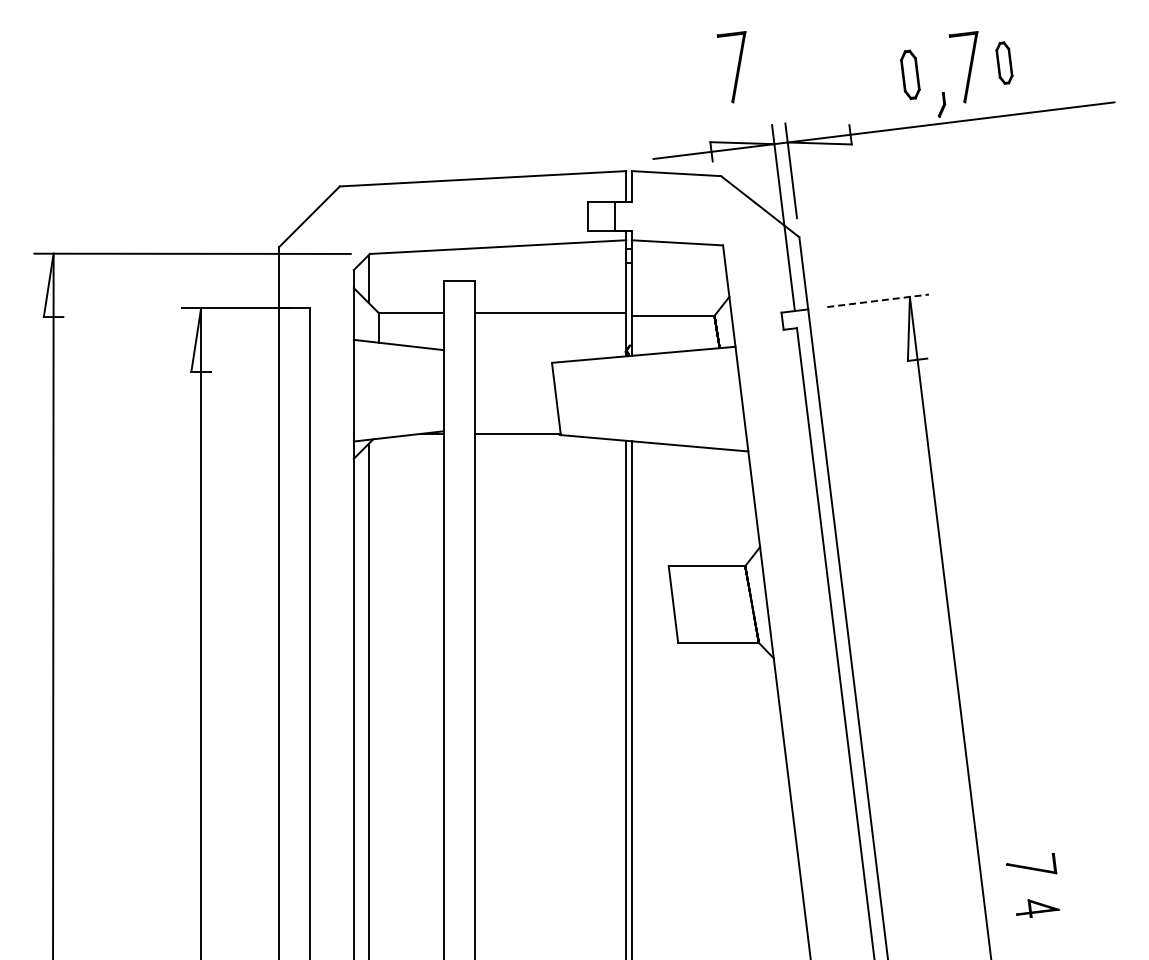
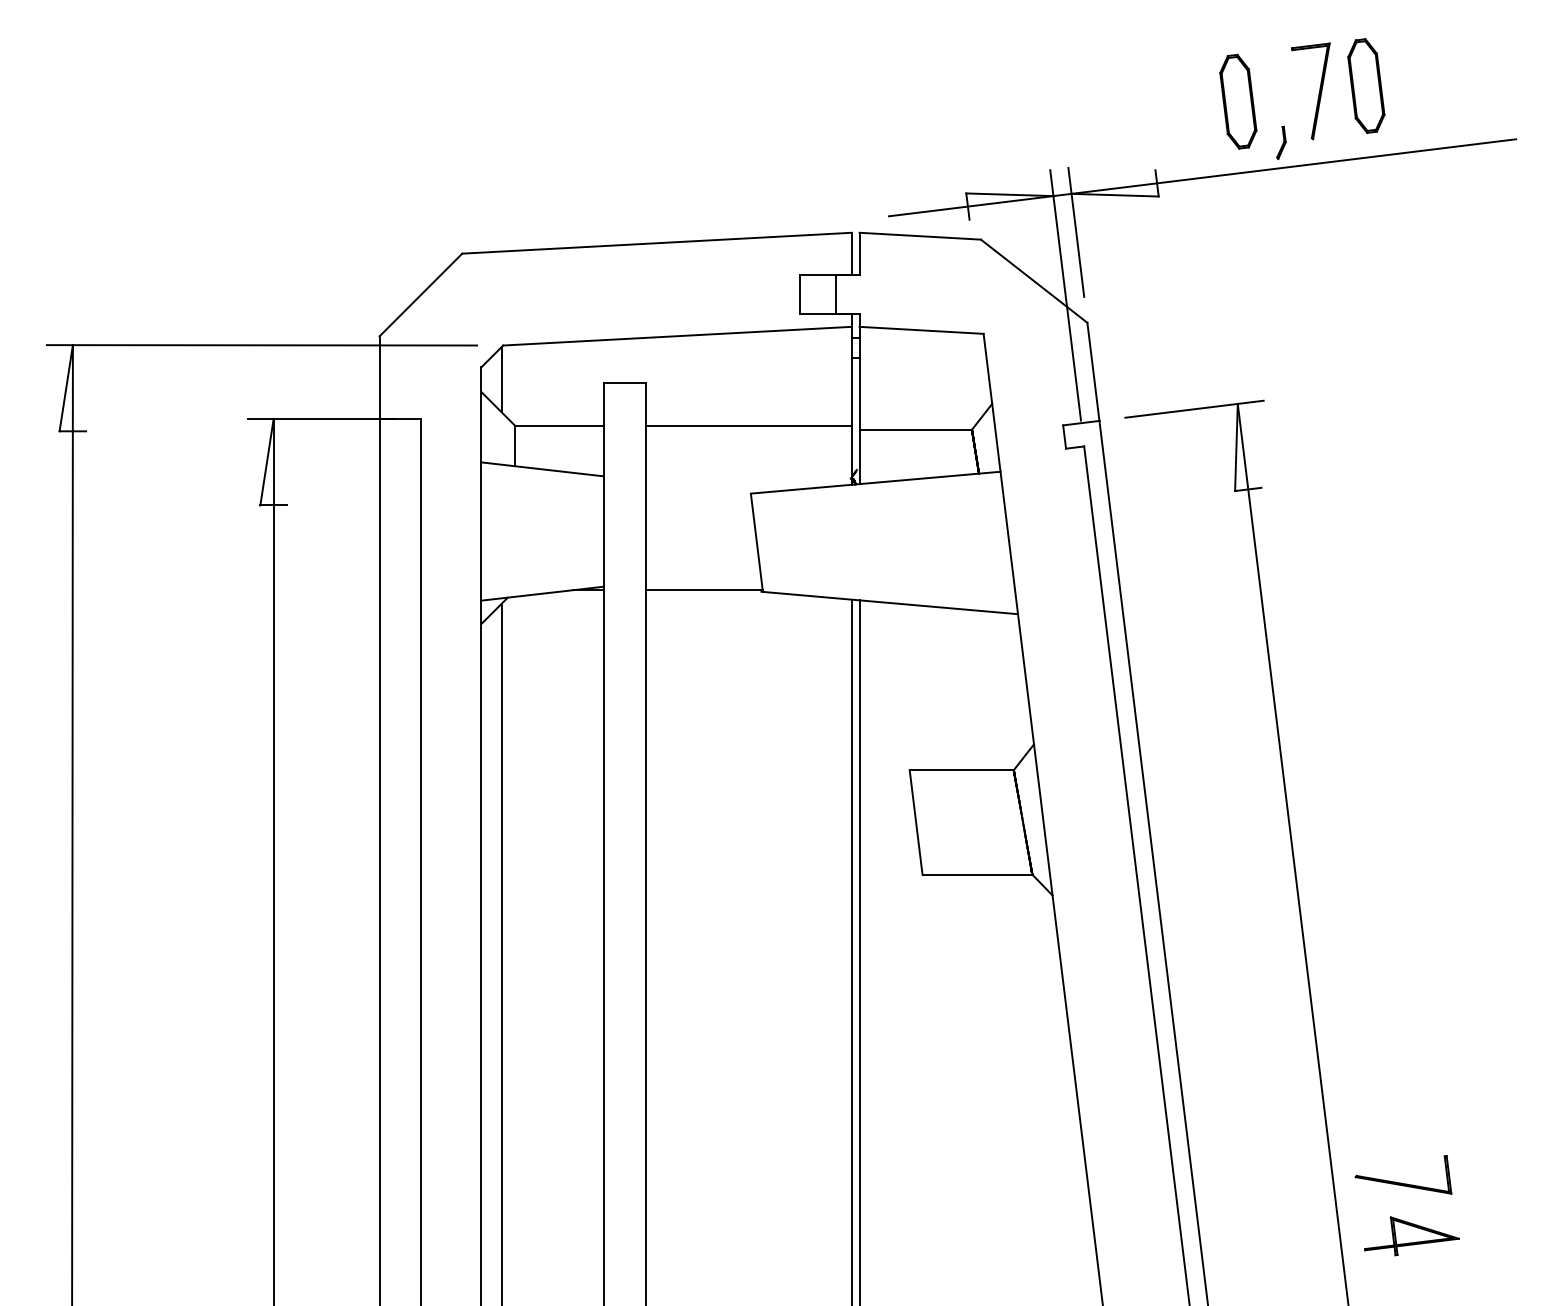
part: (1004, 62) -> (1366, 85), size x1.67
part: (731, 67) -> (995, 91), removed
part: (910, 74) -> (1238, 101), size x1.43
line: (878, 300) -> (1195, 408), dashed -> solid
part: (1031, 863) -> (1403, 1174), size x1.43
part: (1037, 908) -> (1411, 1235), size x1.67

